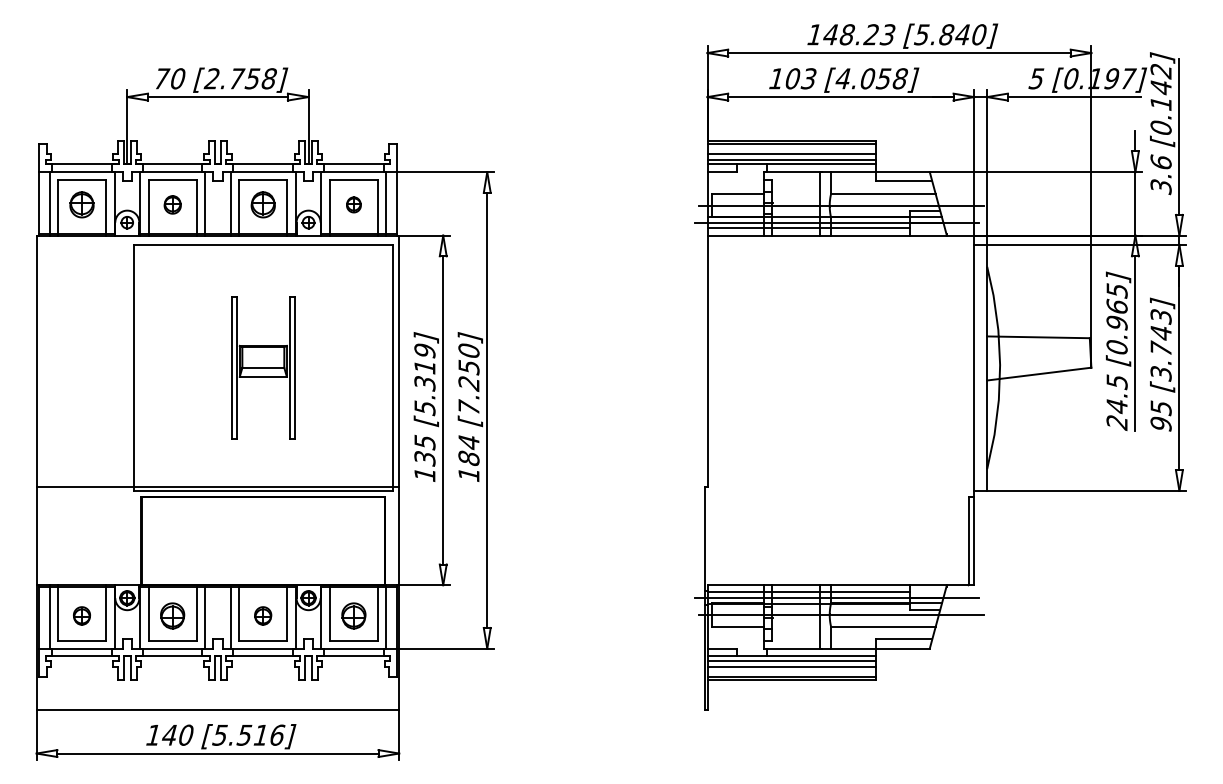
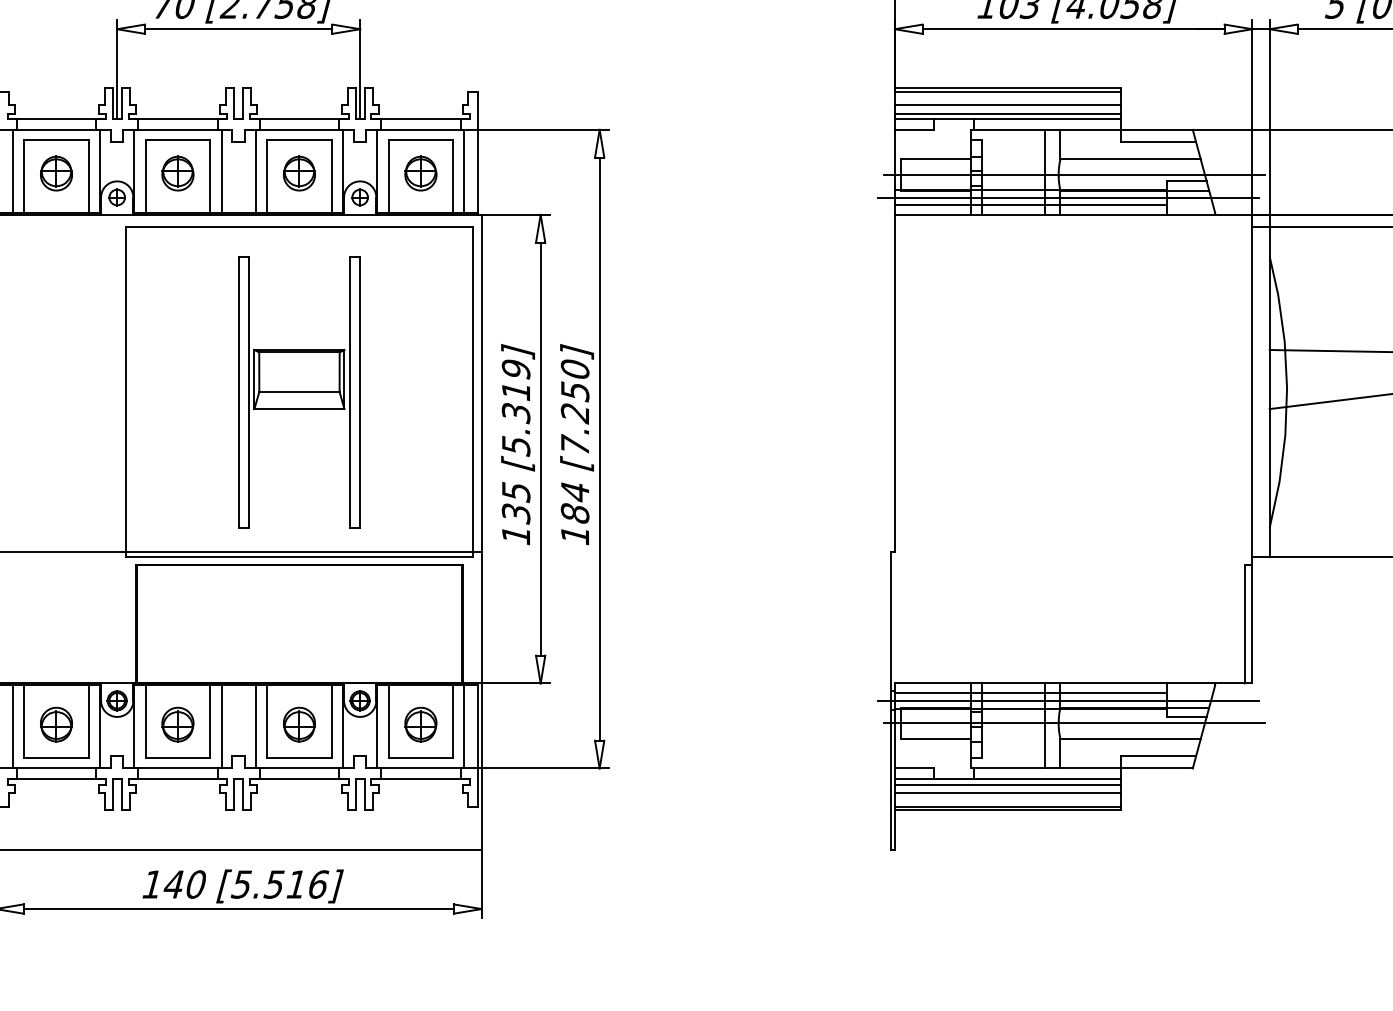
part: (172, 204) -> (177, 173), size x1.43
part: (353, 204) -> (420, 173), size x1.67
part: (263, 367) -> (299, 391), size x1.43
part: (81, 615) -> (55, 724), size x1.43
part: (262, 615) -> (298, 724), size x1.43

